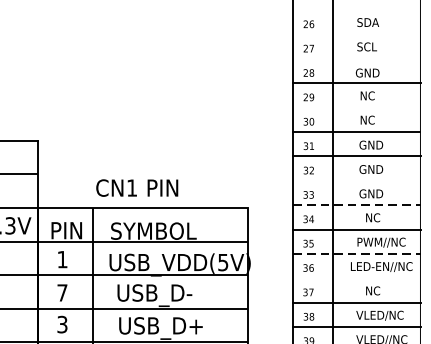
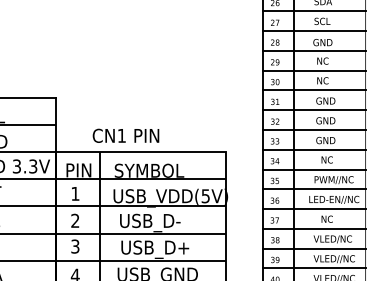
line: (356, 34) -> (313, 11), added
line: (356, 59) -> (313, 31), added
line: (356, 107) -> (313, 70), added
line: (357, 181) -> (314, 130), added
text: (136, 187) -> (125, 135), moved
line: (357, 204) -> (314, 149), dashed -> solid
line: (357, 254) -> (314, 189), dashed -> solid
line: (356, 278) -> (313, 209), added
text: (62, 292) -> (75, 220), 7 -> 2

